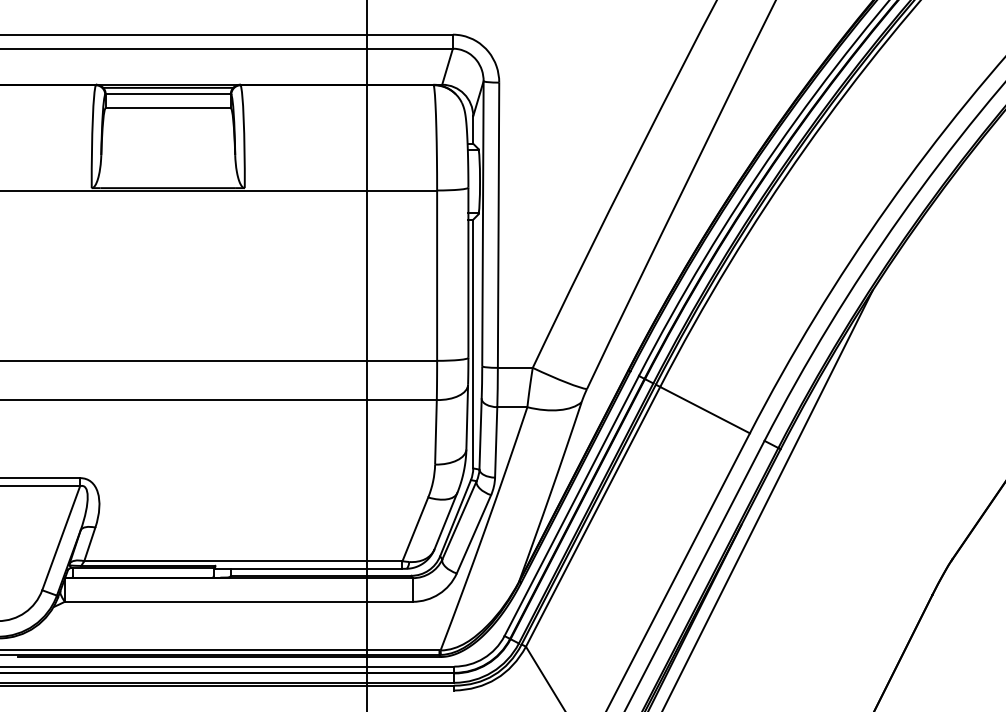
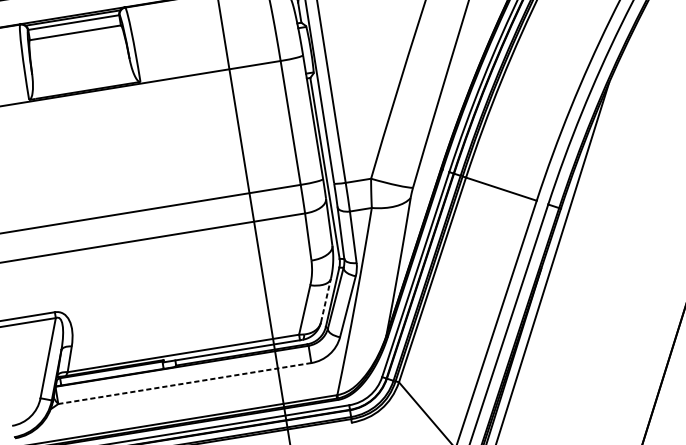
line: (446, 520) -> (326, 299), solid -> dashed
line: (238, 601) -> (184, 383), solid -> dashed

